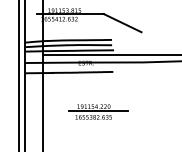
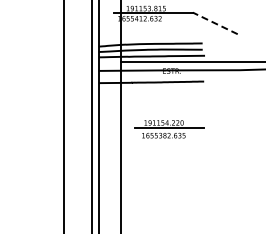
line: (122, 23) -> (215, 23), solid -> dashed
part: (98, 112) -> (169, 129), moved

